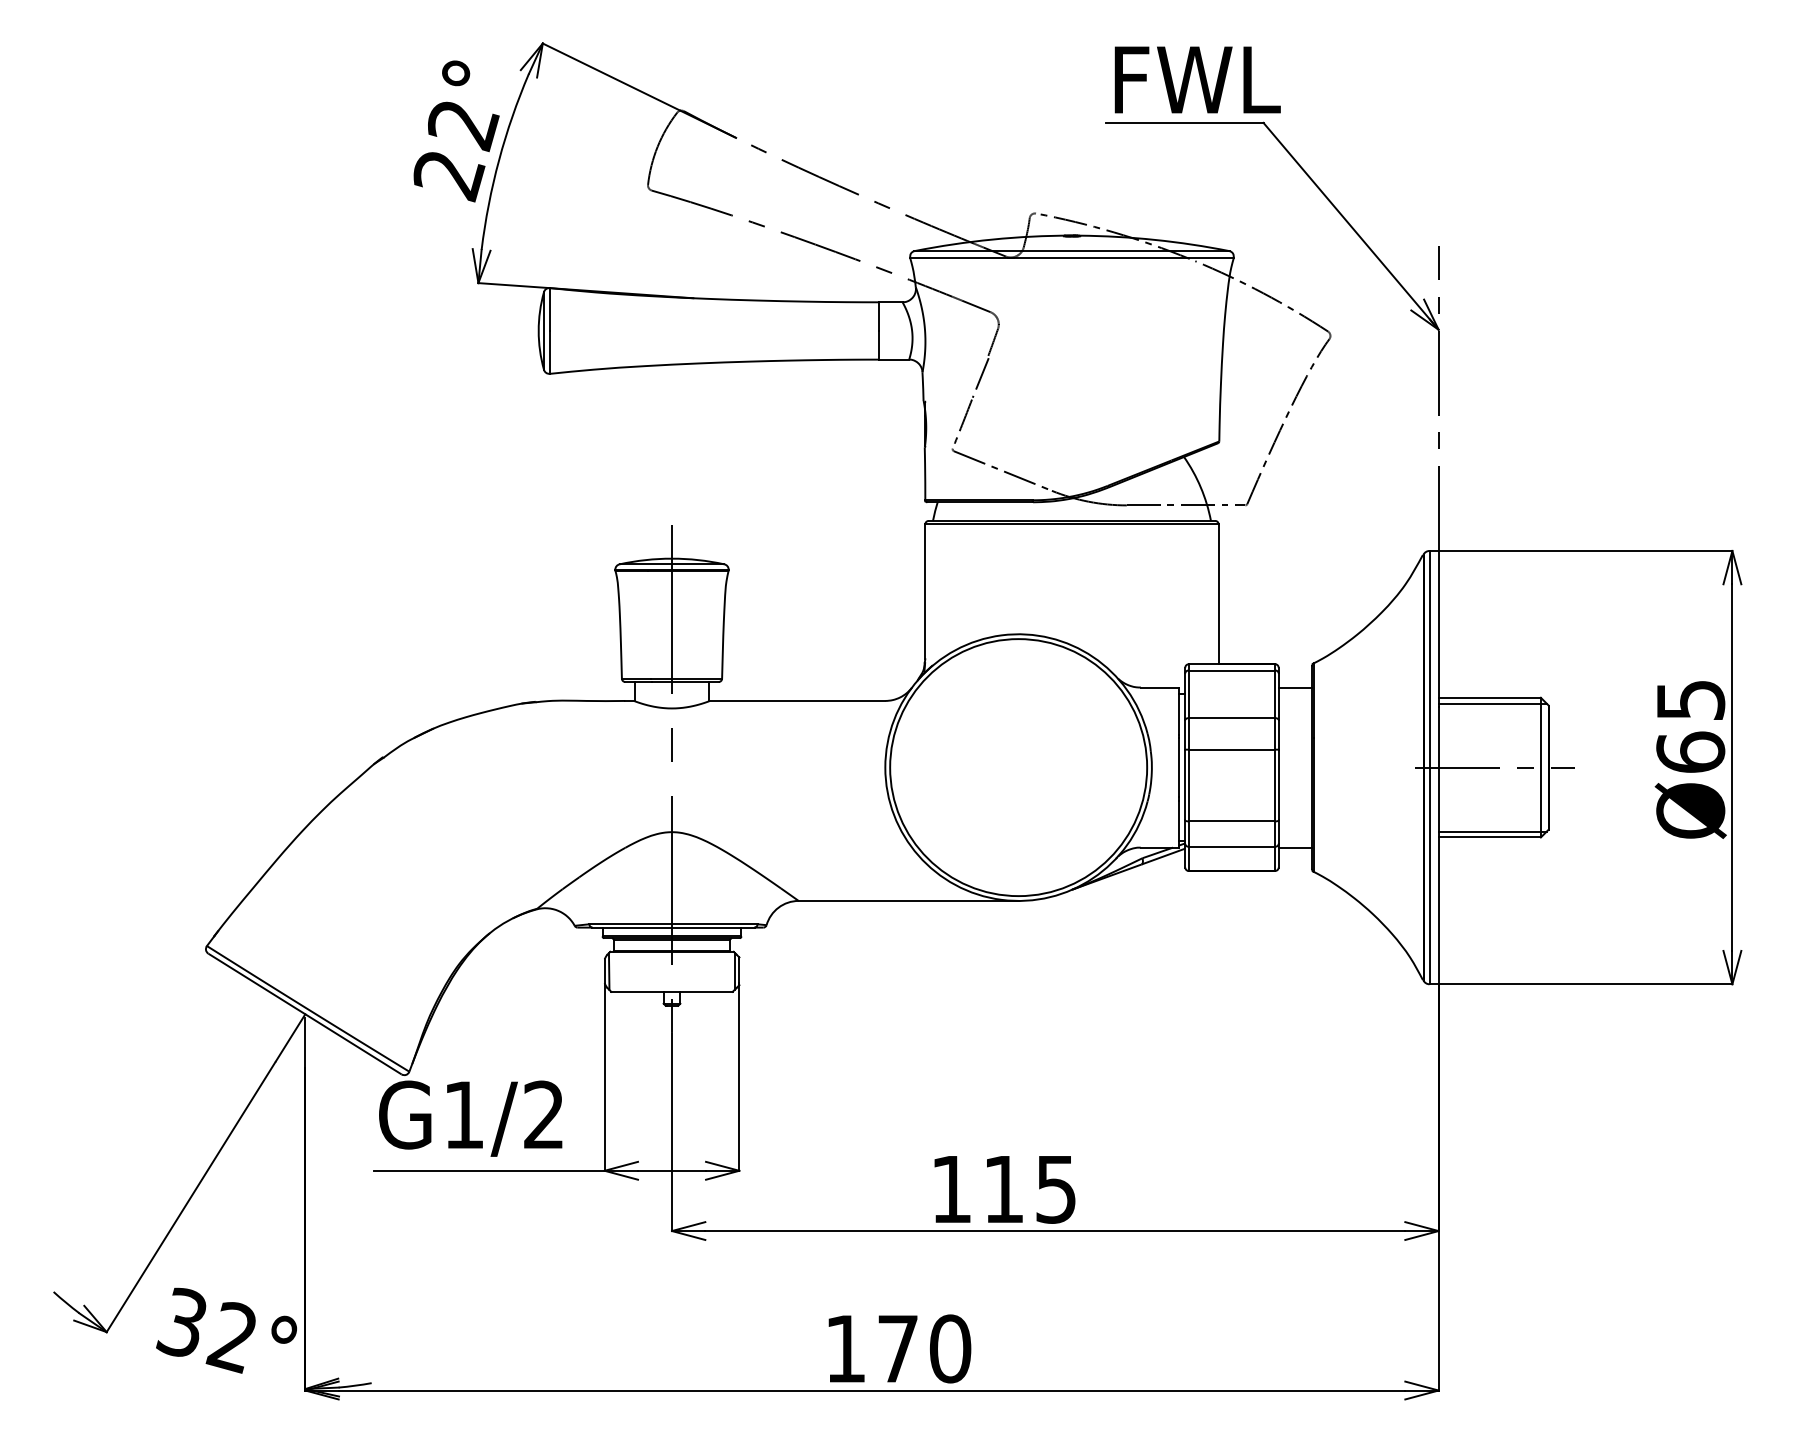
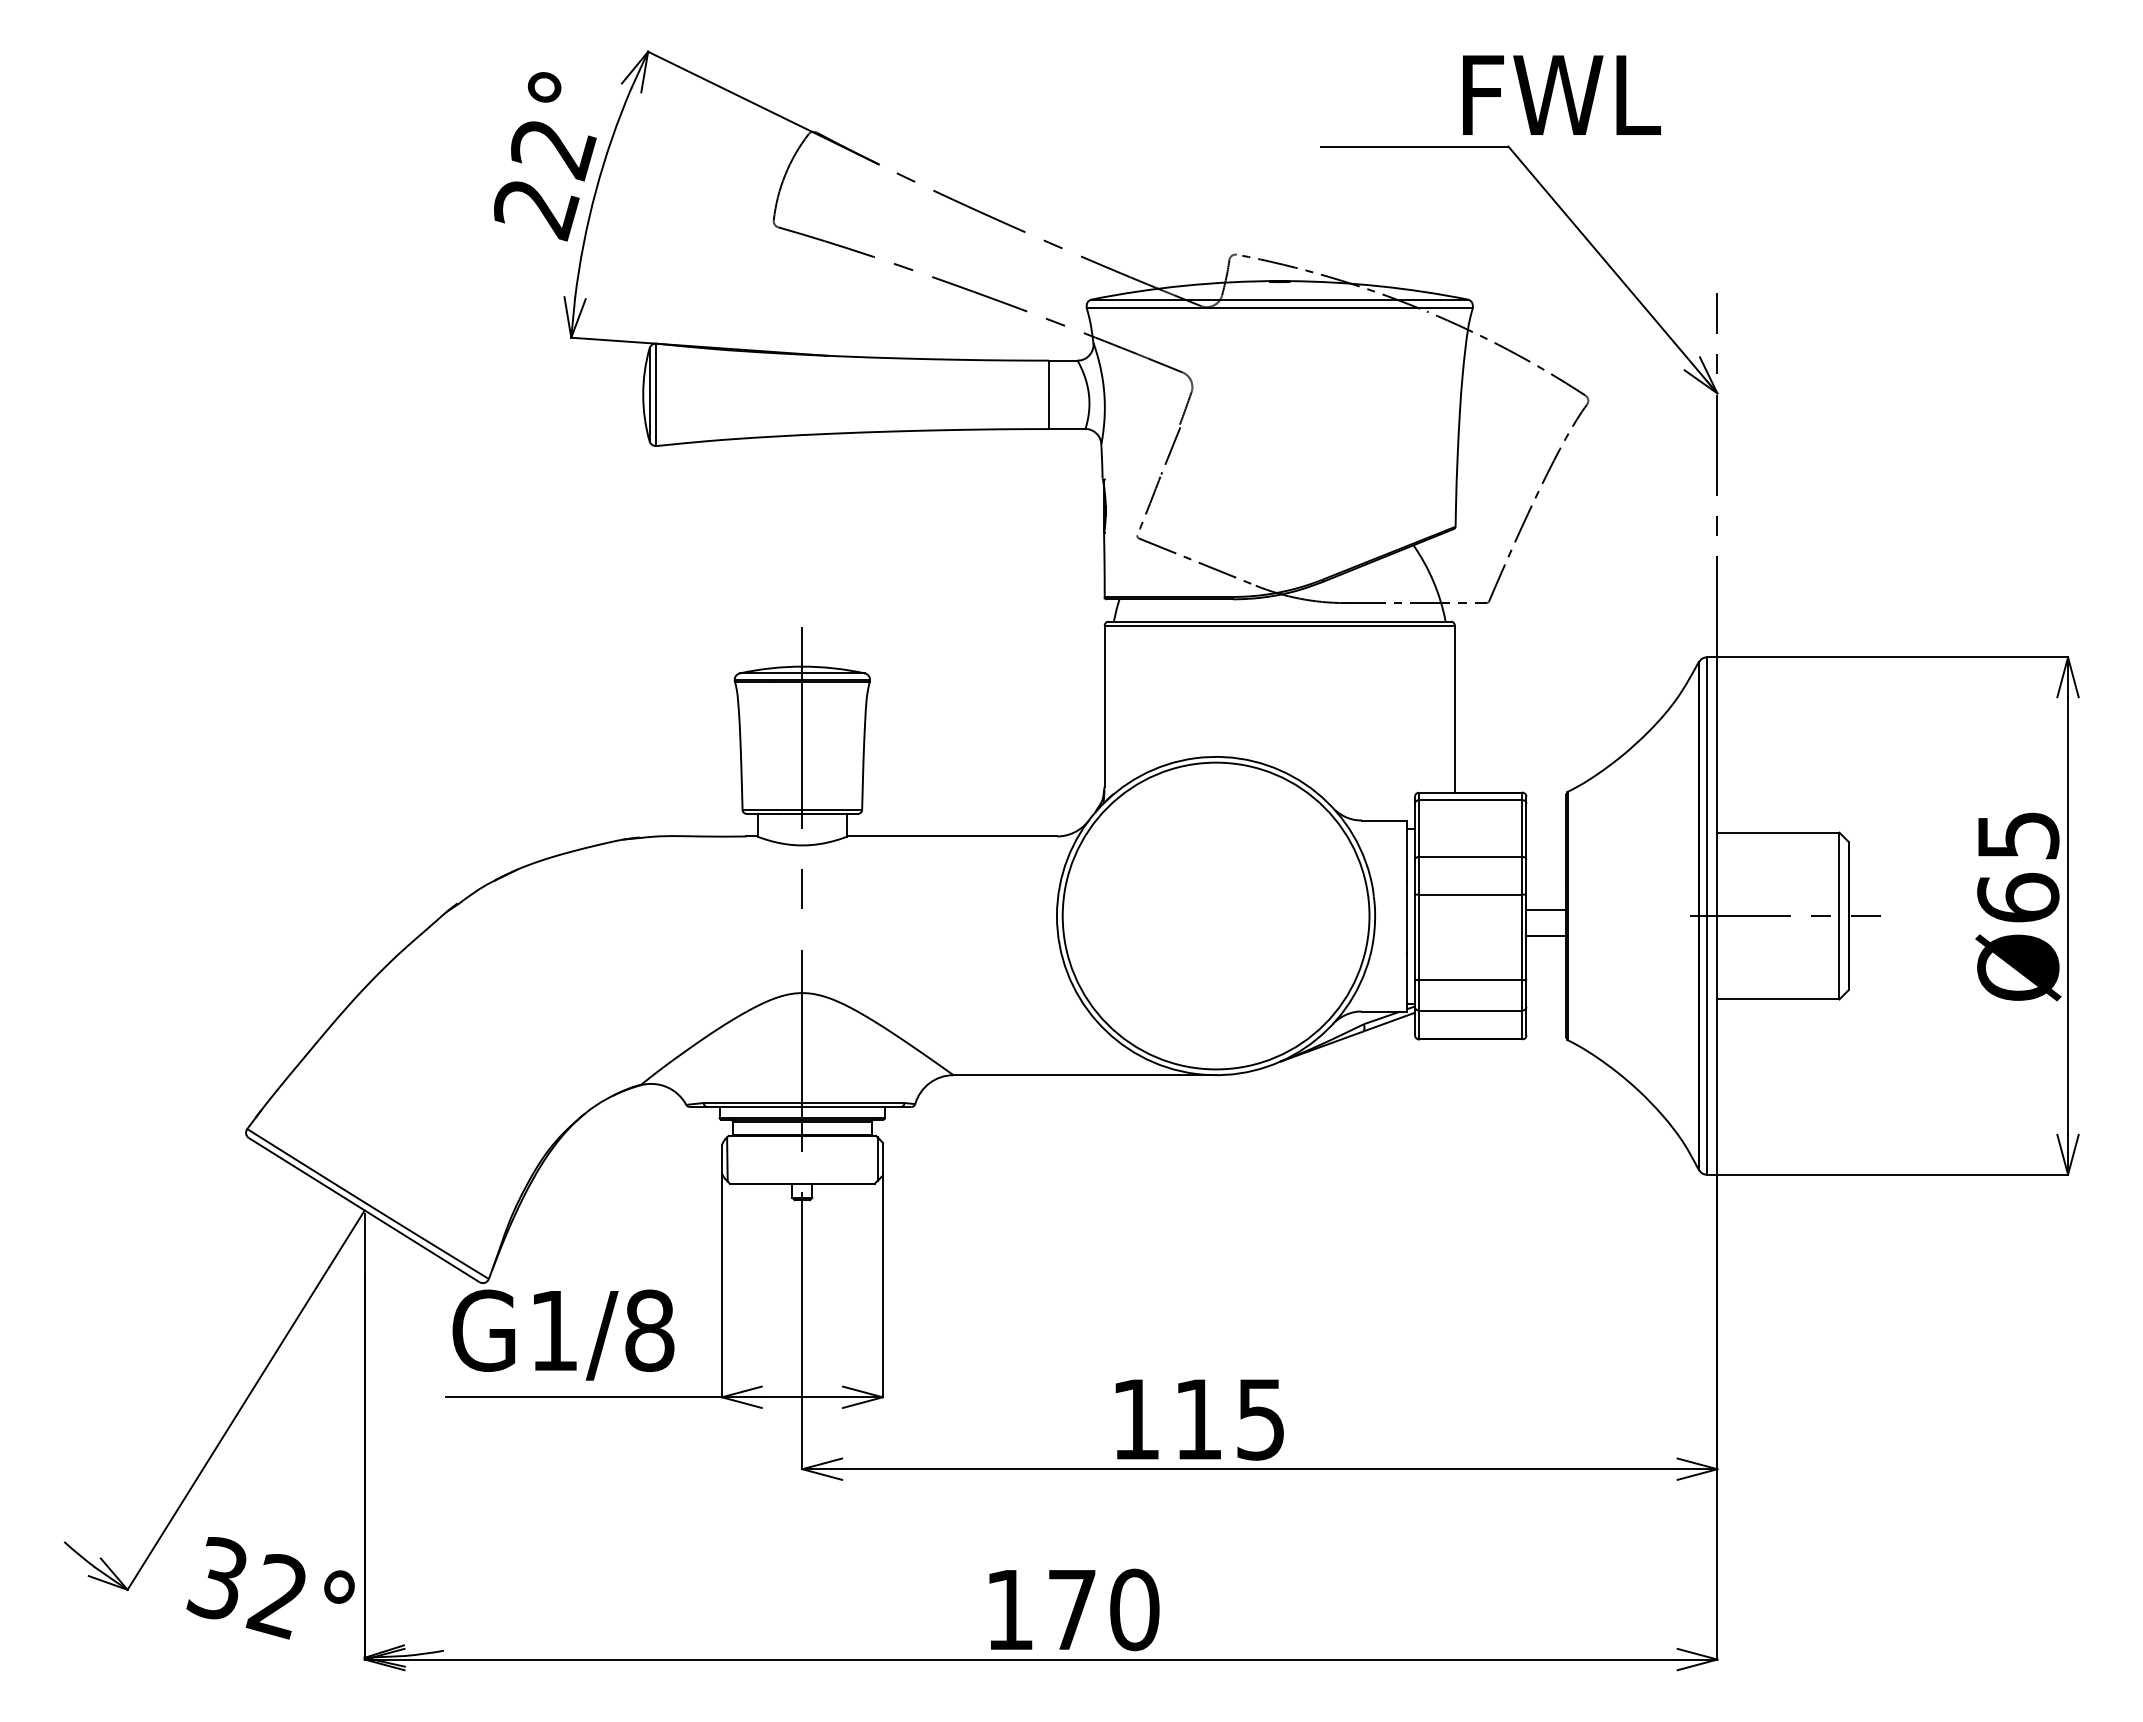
text: (1197, 79) -> (1561, 94), moved
line: (1295, 687) -> (1546, 909), moved
line: (1492, 703) -> (1781, 839), removed
line: (1492, 831) -> (1781, 992), removed
line: (1295, 847) -> (1546, 935), moved
text: (543, 1114) -> (649, 1330), G1/2 -> G1/8

